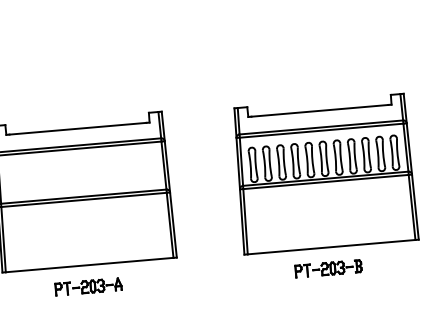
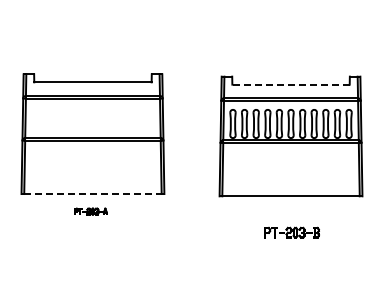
line: (320, 110) -> (291, 84), solid -> dashed
line: (89, 265) -> (92, 194), solid -> dashed
part: (327, 268) -> (291, 232), moved
part: (88, 286) -> (90, 211), size x0.6

